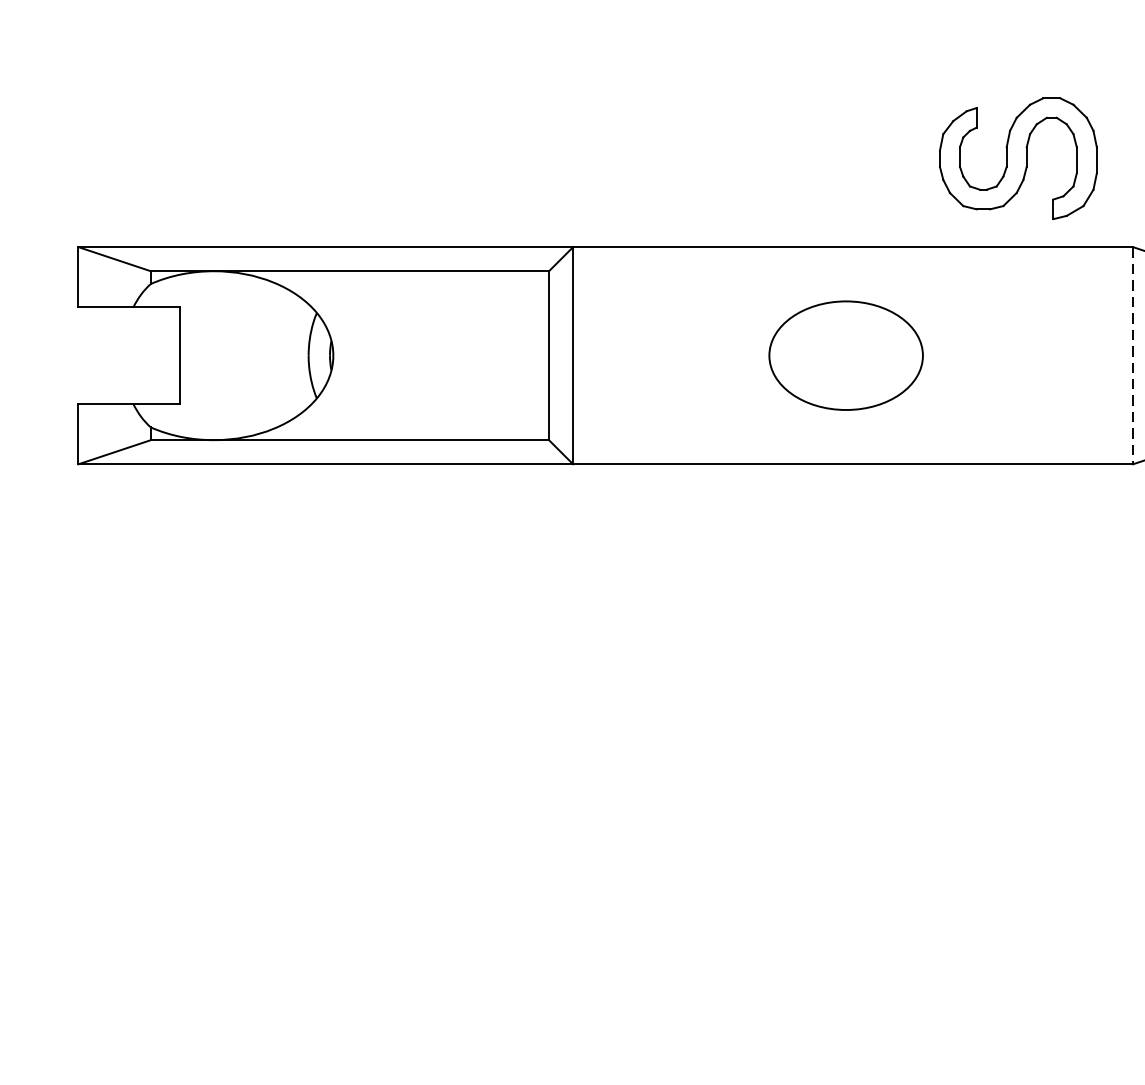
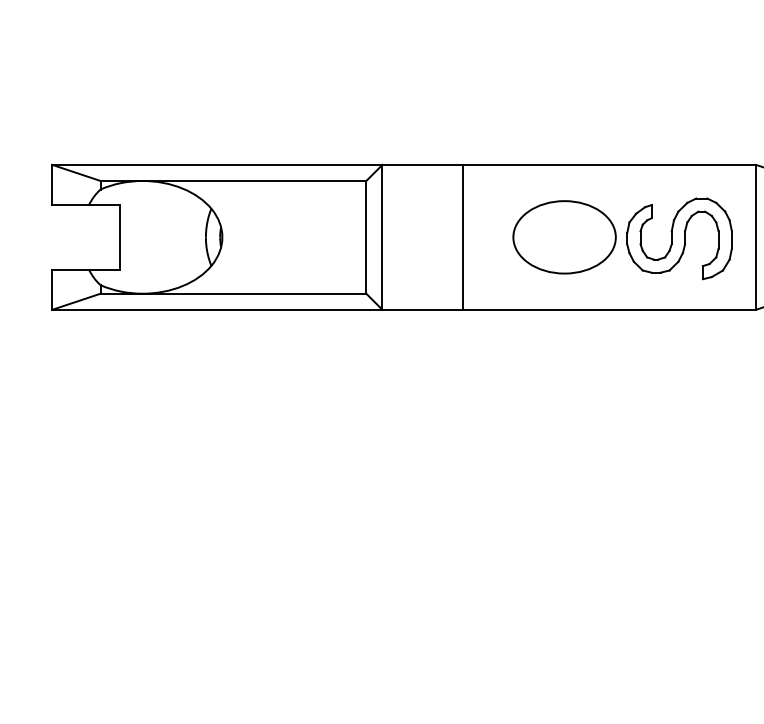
part: (1018, 158) -> (679, 238), moved
line: (693, 354) -> (462, 236), added
line: (1133, 355) -> (756, 237), dashed -> solid

